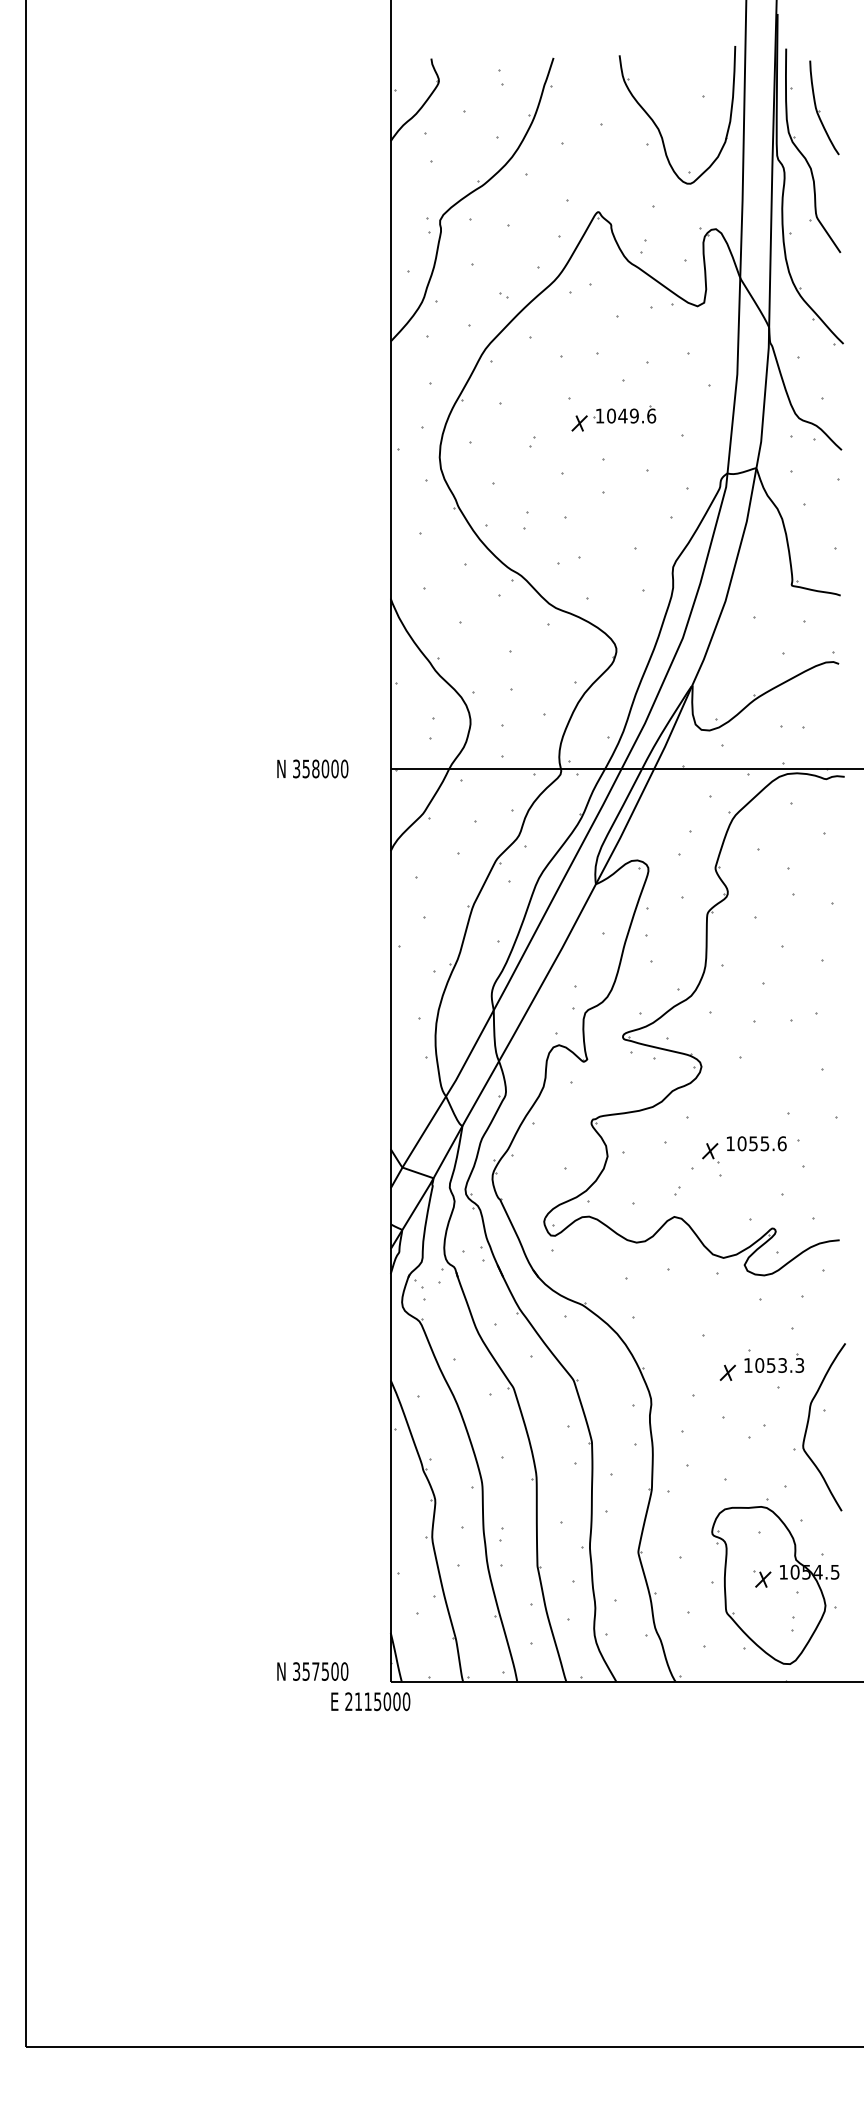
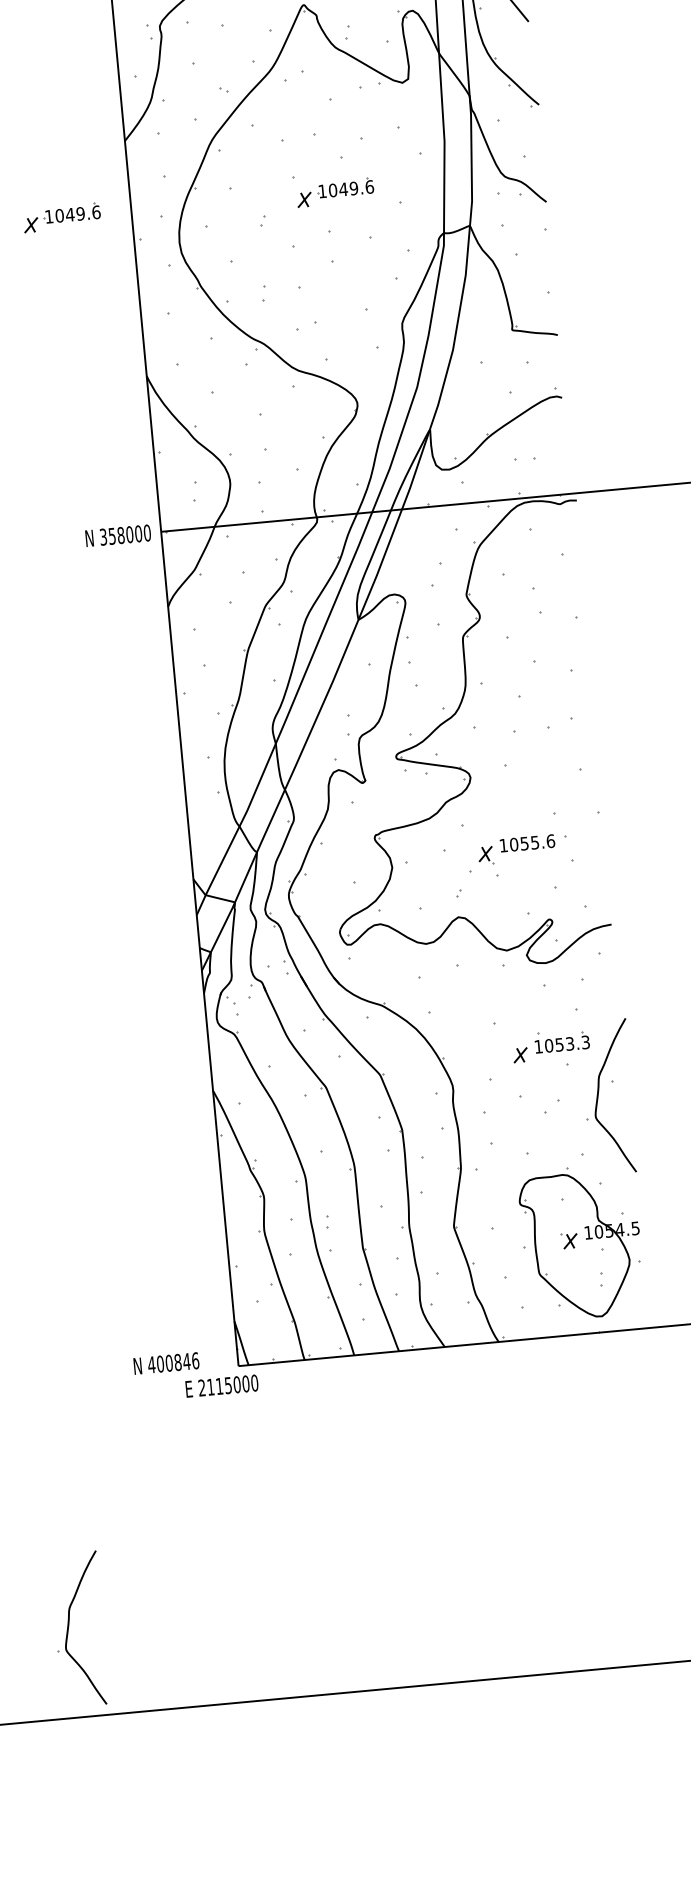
part: (314, 418) -> (61, 217), added
text: (312, 768) -> (117, 535), moved
text: (320, 1671) -> (173, 1362), 357500 -> 400846
part: (180, 1949) -> (69, 1628), added

